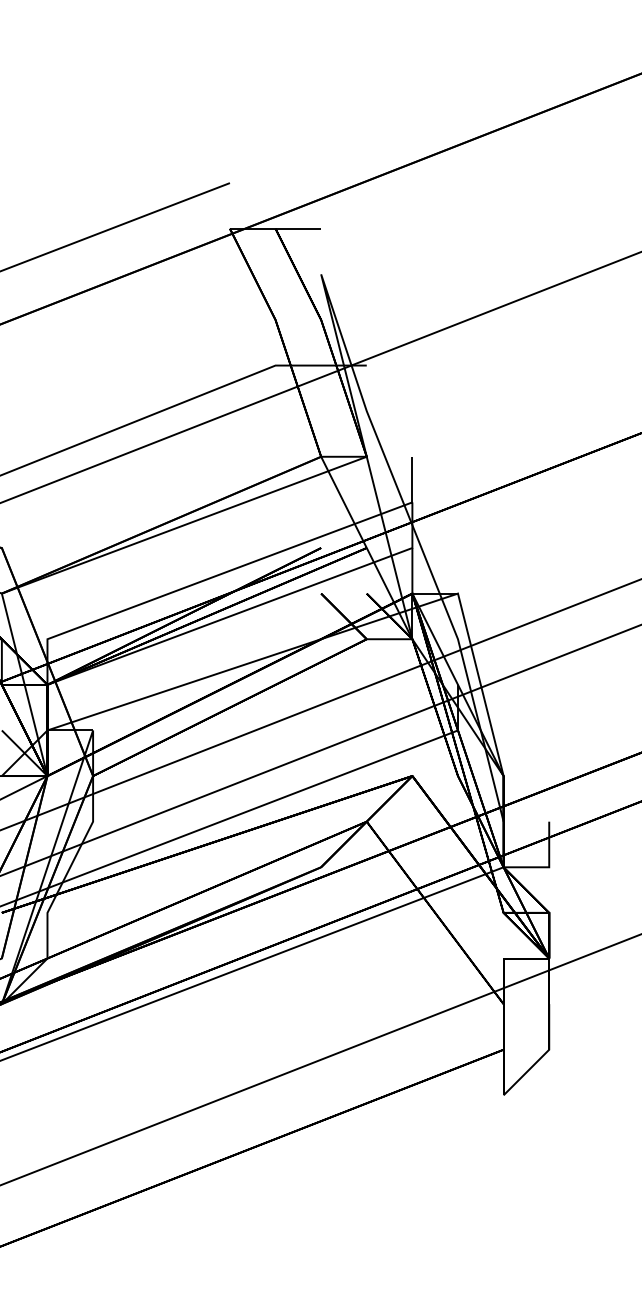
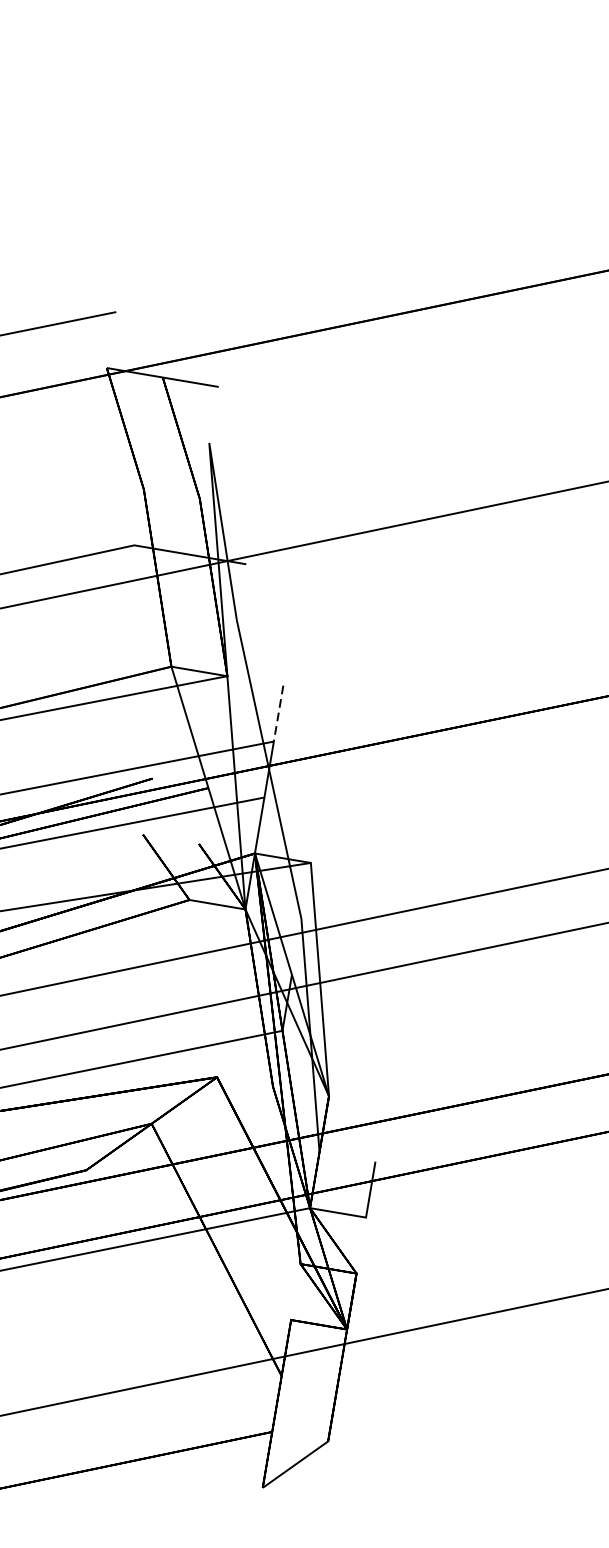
line: (412, 479) -> (278, 713), solid -> dashed

